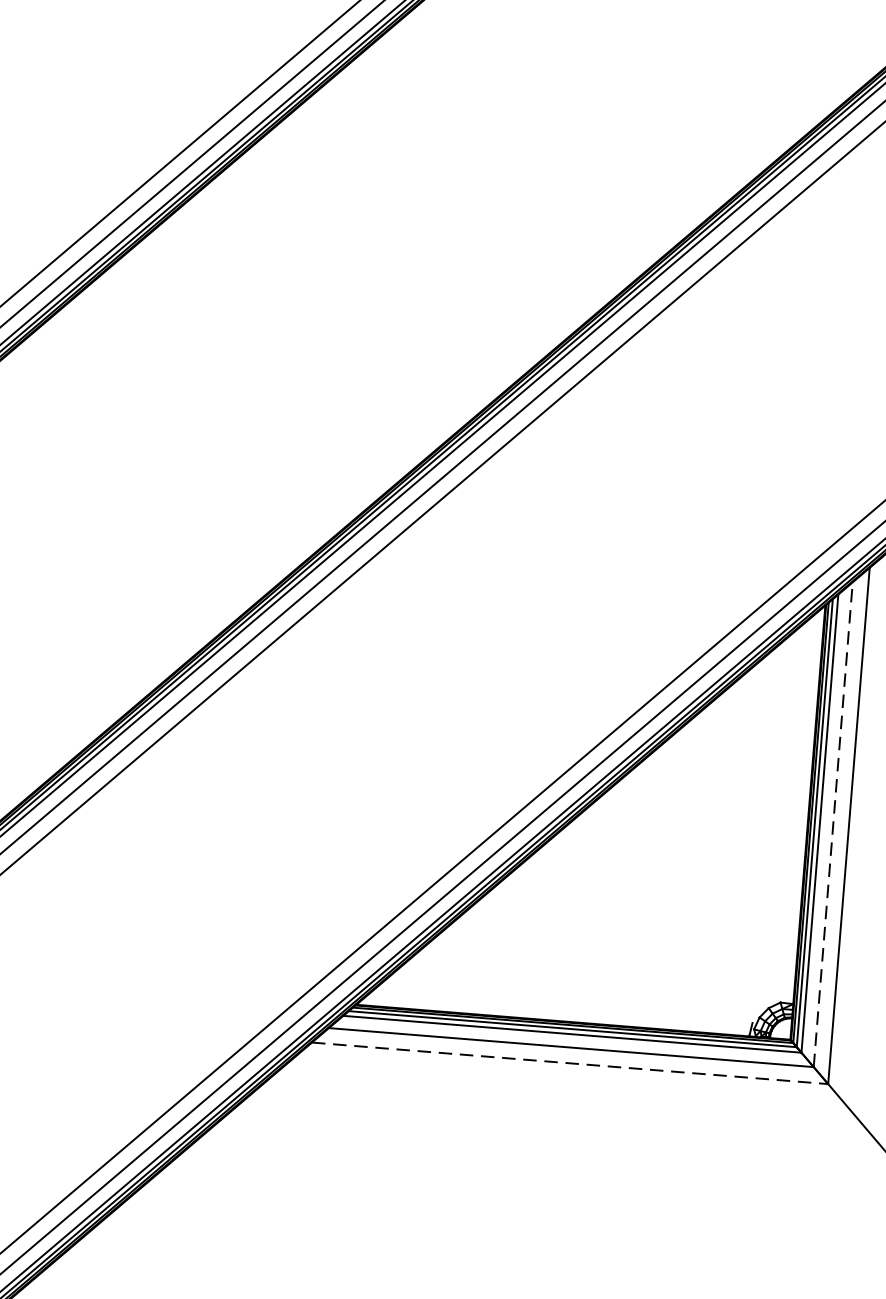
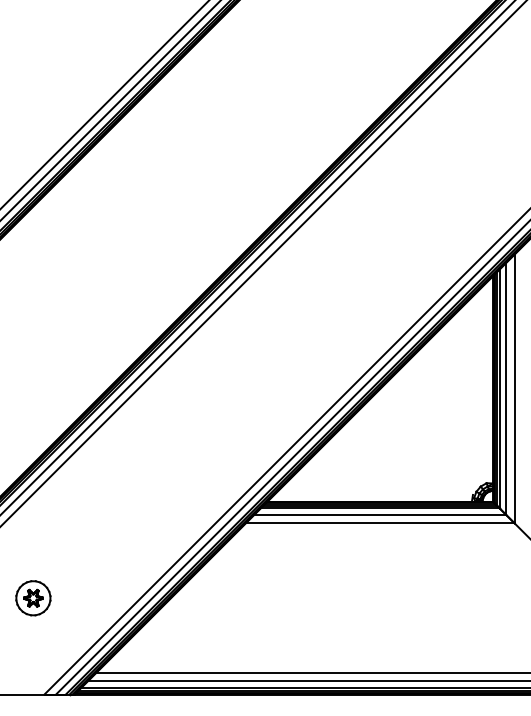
line: (833, 823) -> (506, 388), dashed -> solid
line: (570, 1063) -> (380, 523), dashed -> solid

